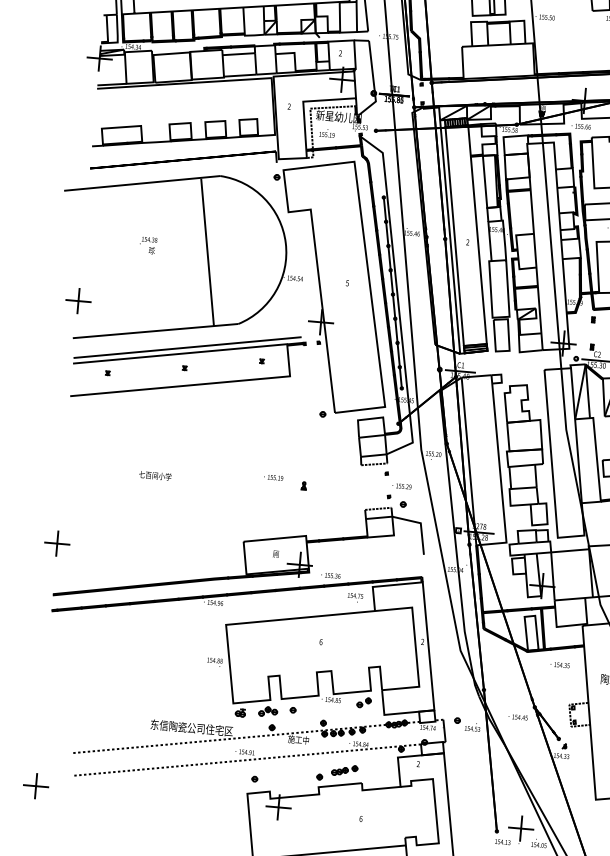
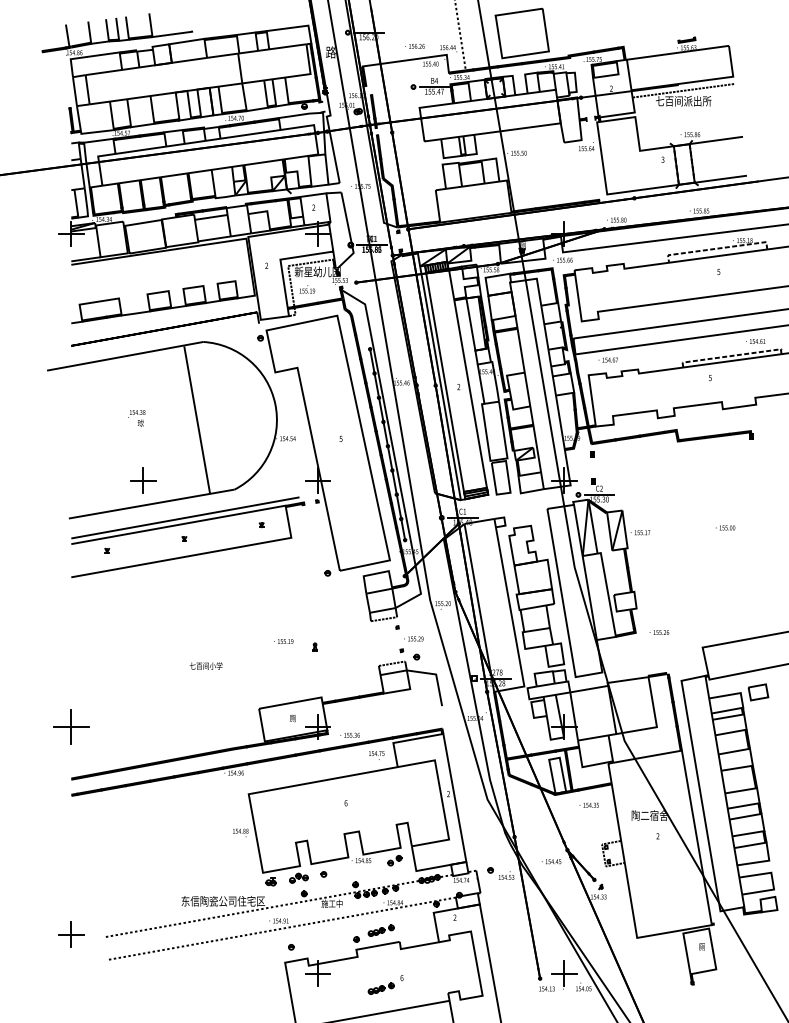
part: (78, 300) -> (143, 480), moved
text: (154, 475) -> (205, 665), moved
part: (57, 543) -> (71, 726), size x1.4
part: (36, 786) -> (71, 934), moved
part: (338, 827) -> (380, 988), added

